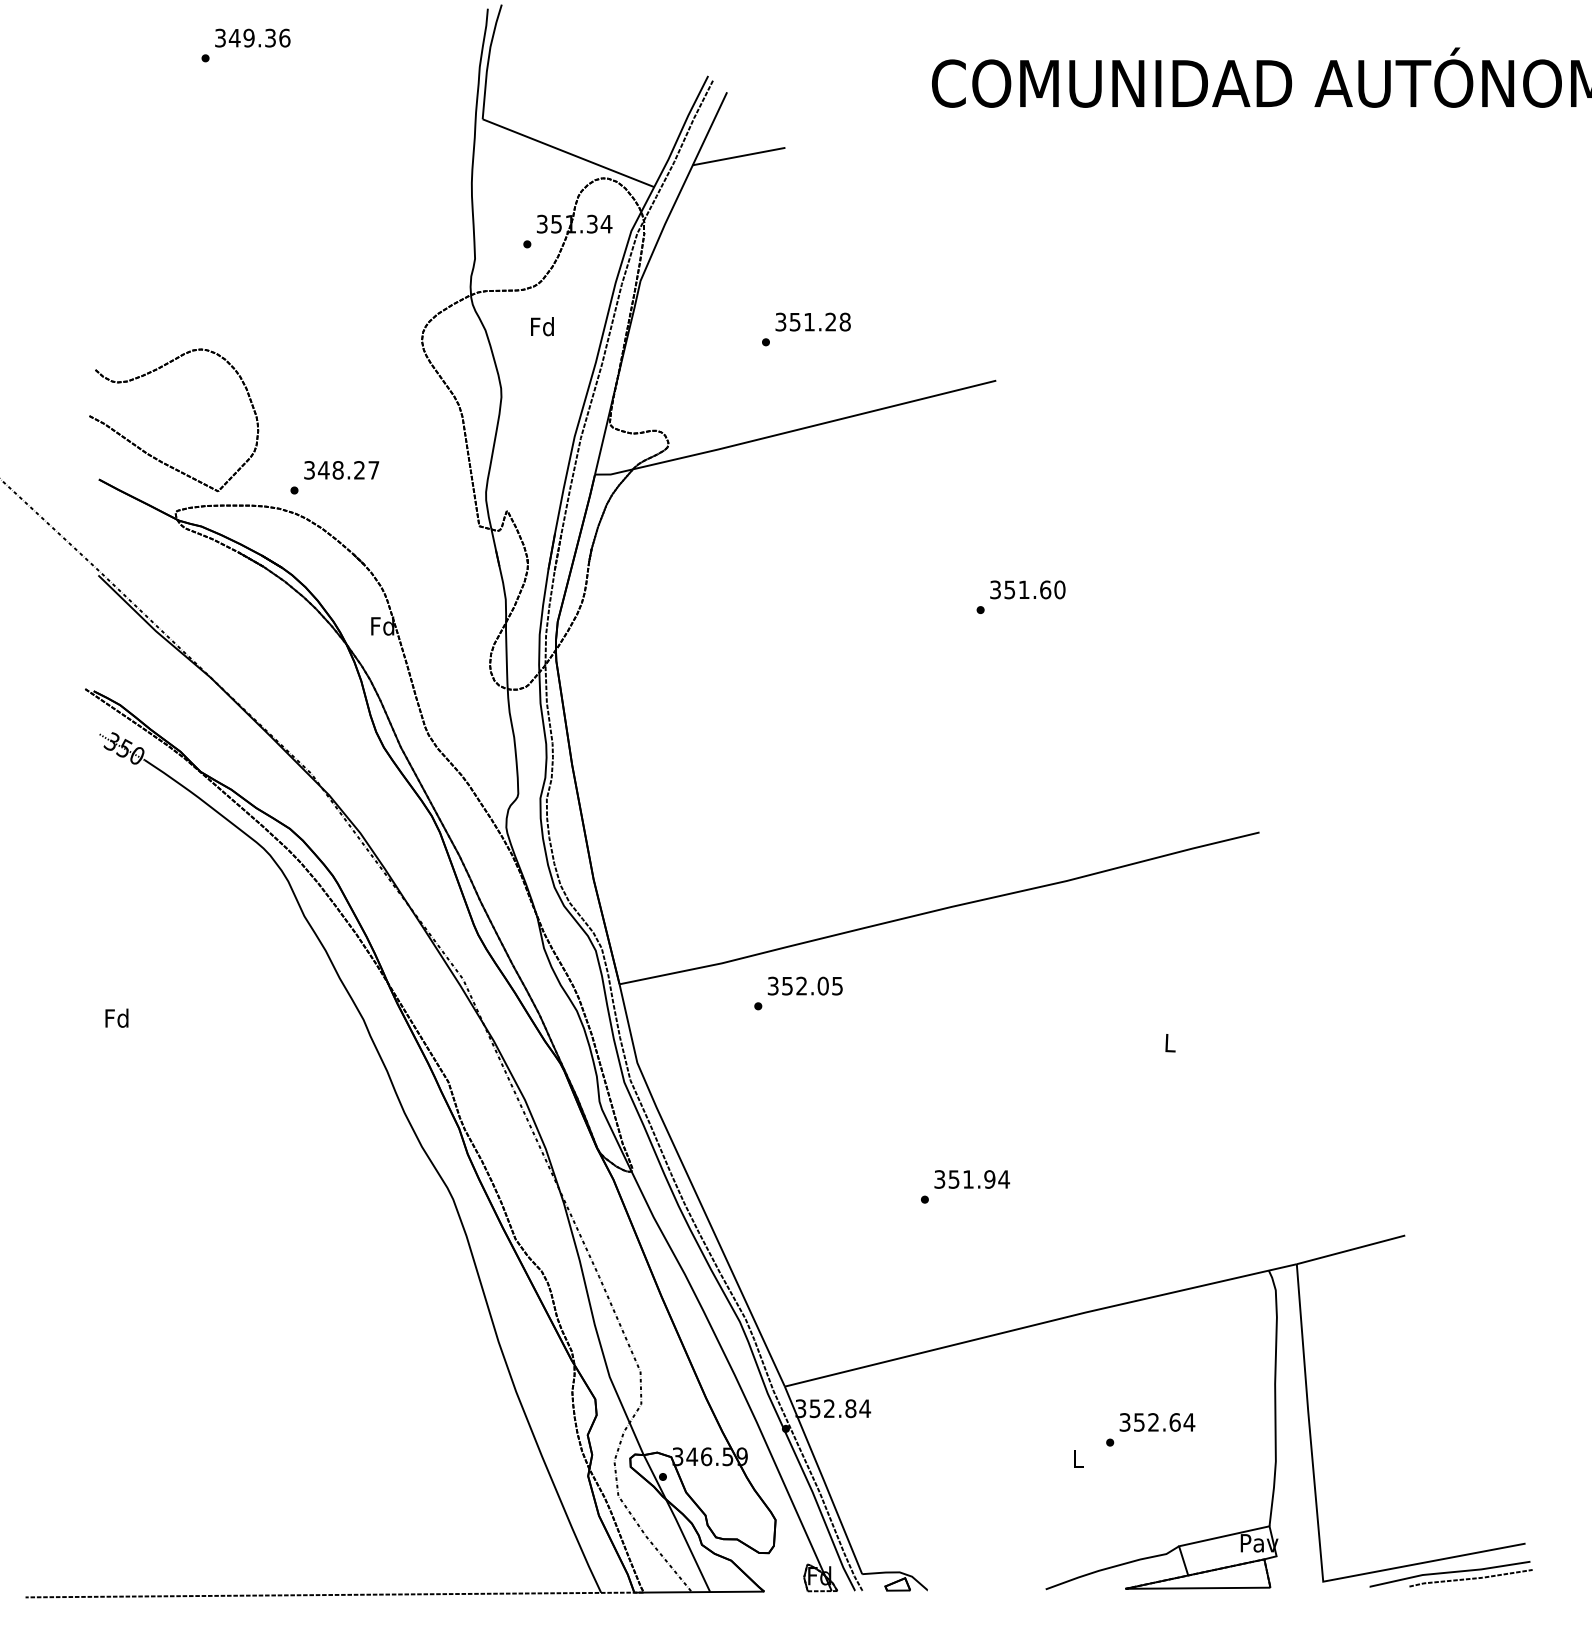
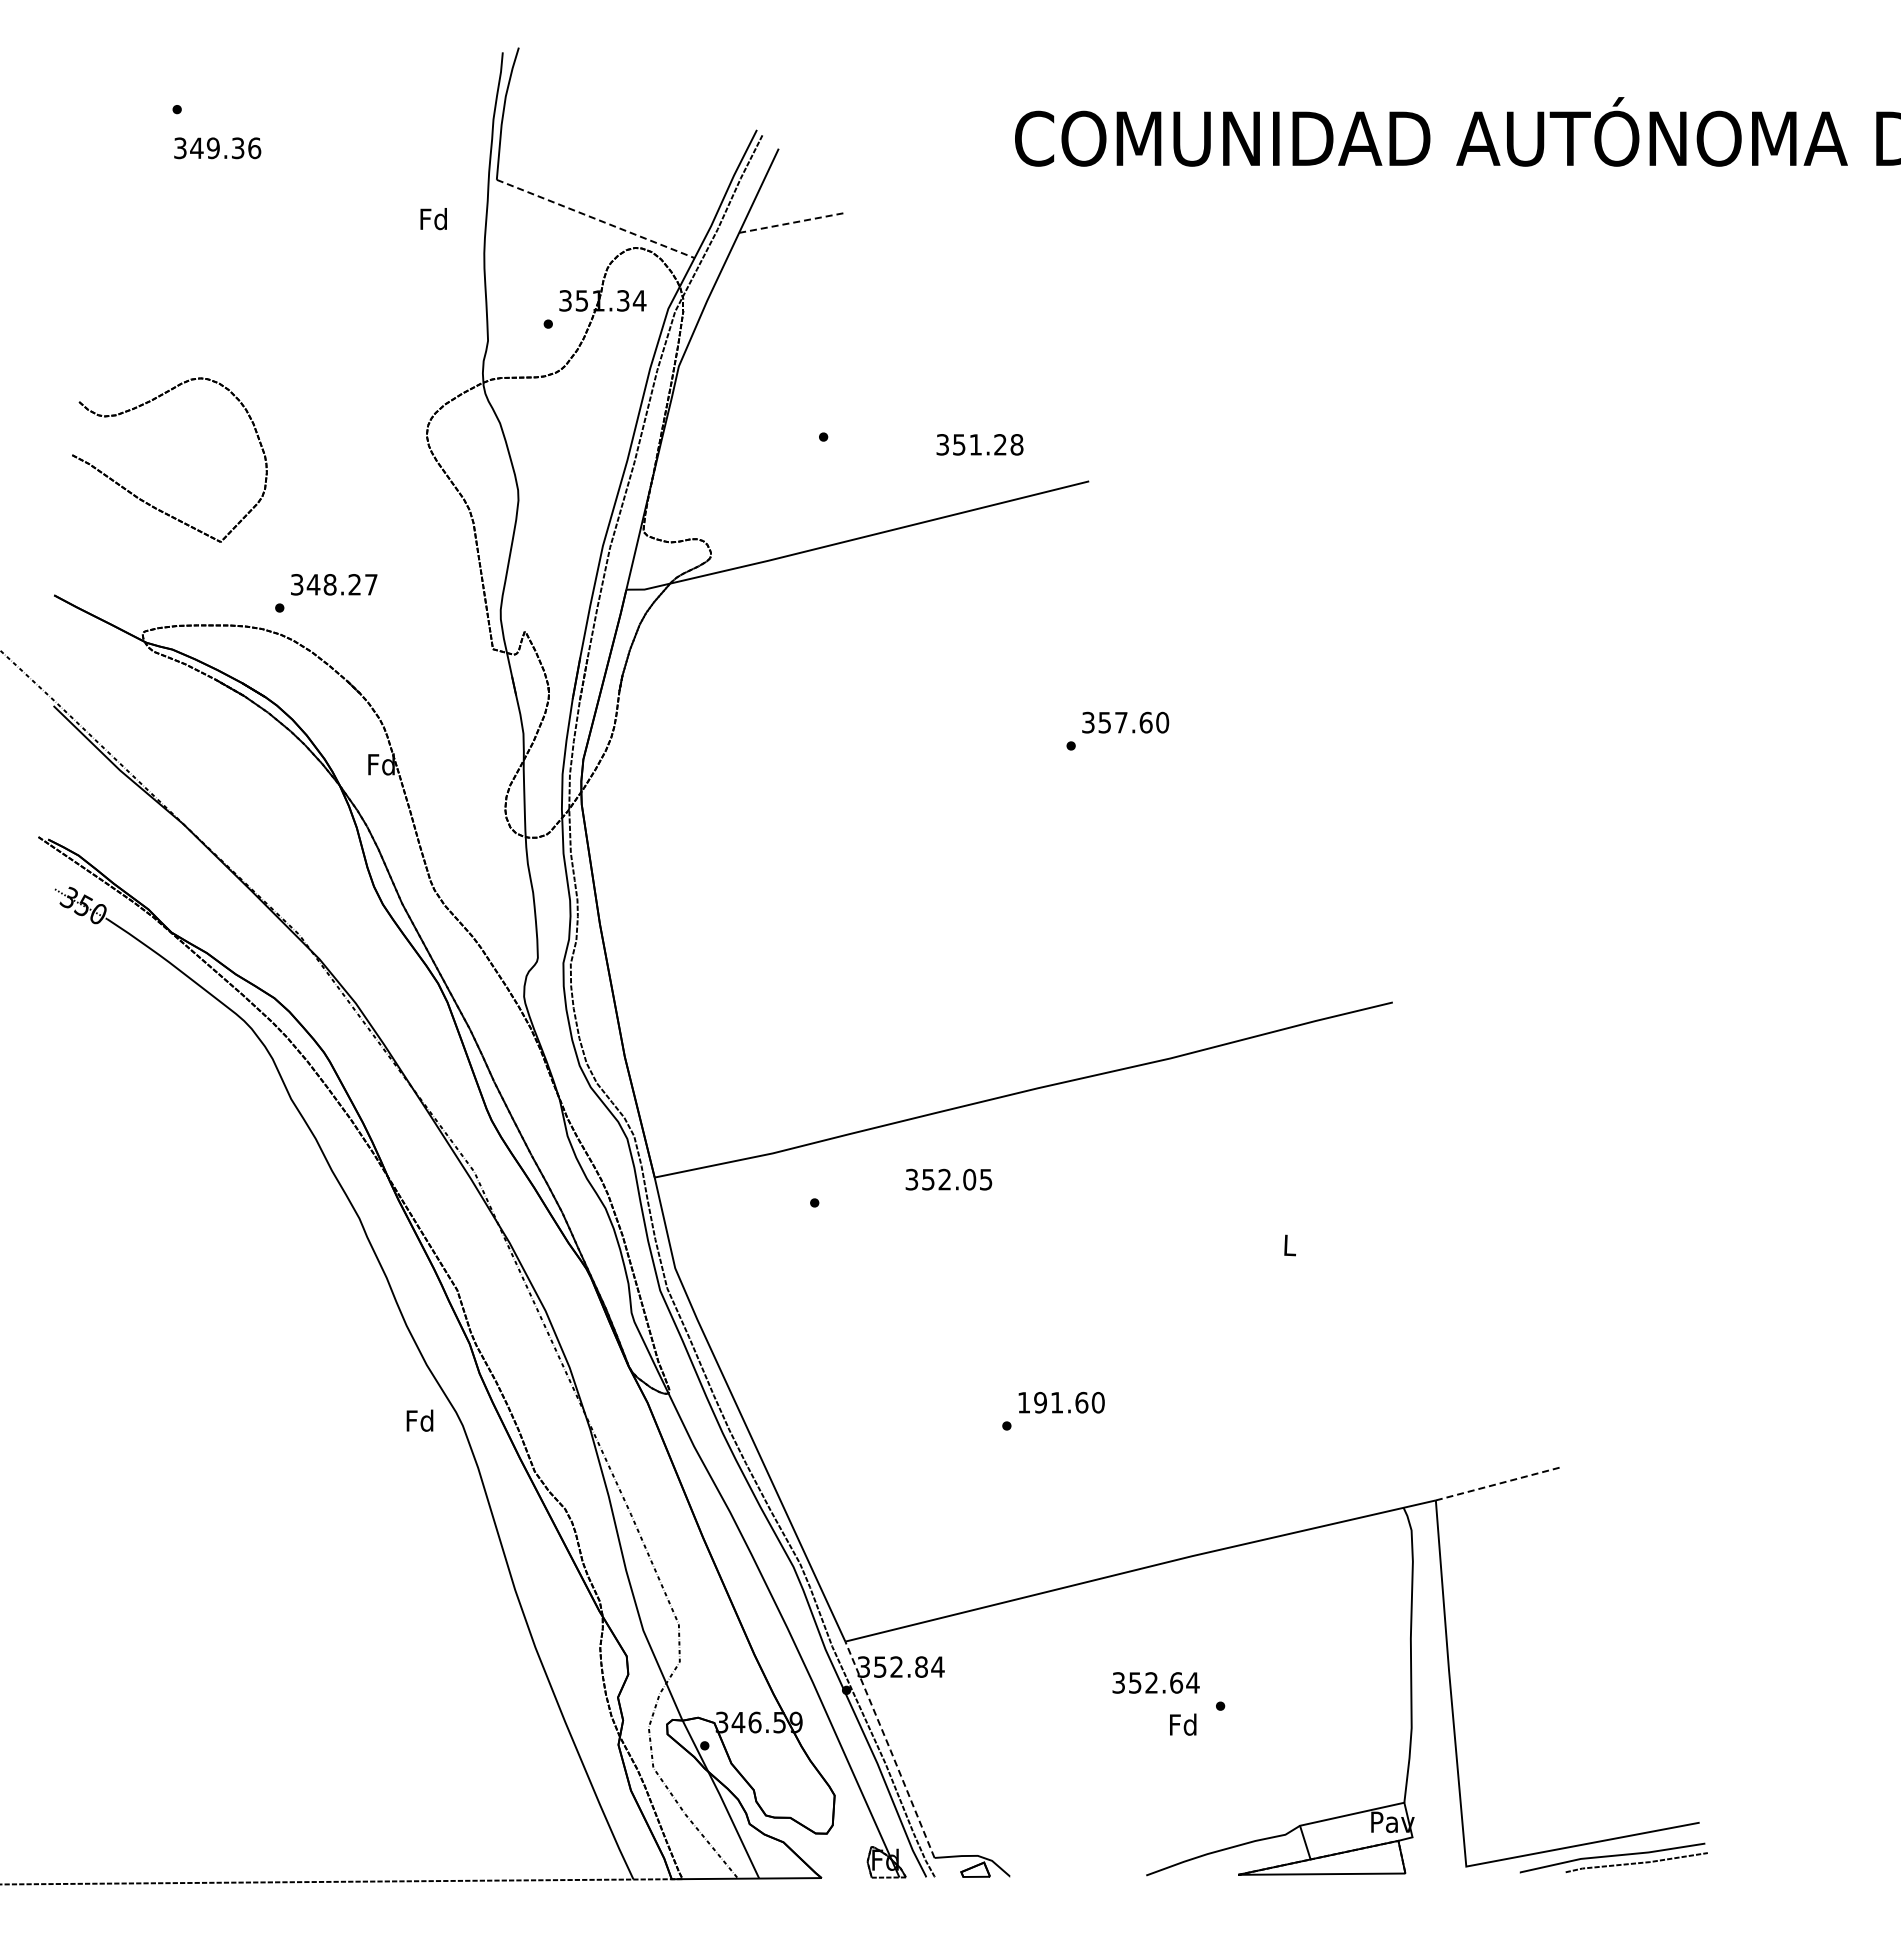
text: (252, 38) -> (217, 148), moved
line: (569, 153) -> (596, 219), solid -> dashed
line: (739, 156) -> (793, 222), solid -> dashed
text: (812, 321) -> (979, 444), moved
text: (542, 327) -> (433, 219), moved
part: (152, 455) -> (144, 500), moved
text: (1024, 589) -> (1121, 722), 351.60 -> 357.60
text: (804, 985) -> (948, 1179), moved
text: (116, 1018) -> (419, 1420), moved
text: (972, 1179) -> (1061, 1402), 351.94 -> 191.60
line: (1351, 1249) -> (1498, 1483), solid -> dashed
text: (1156, 1422) -> (1155, 1682), moved
text: (1078, 1458) -> (1183, 1724), L -> Fd
line: (824, 1481) -> (890, 1750), solid -> dashed

